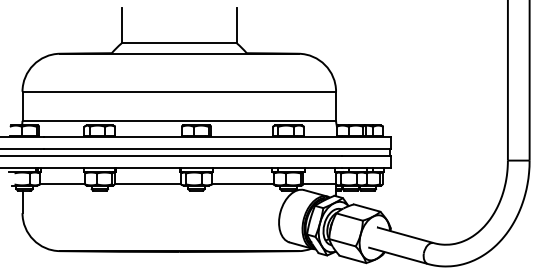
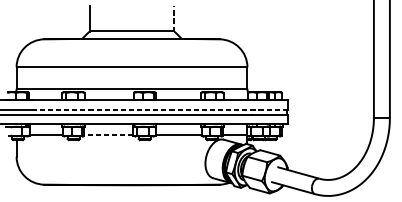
line: (236, 25) -> (174, 18), solid -> dashed
line: (217, 149) -> (160, 109), solid -> dashed
line: (147, 184) -> (108, 135), solid -> dashed

